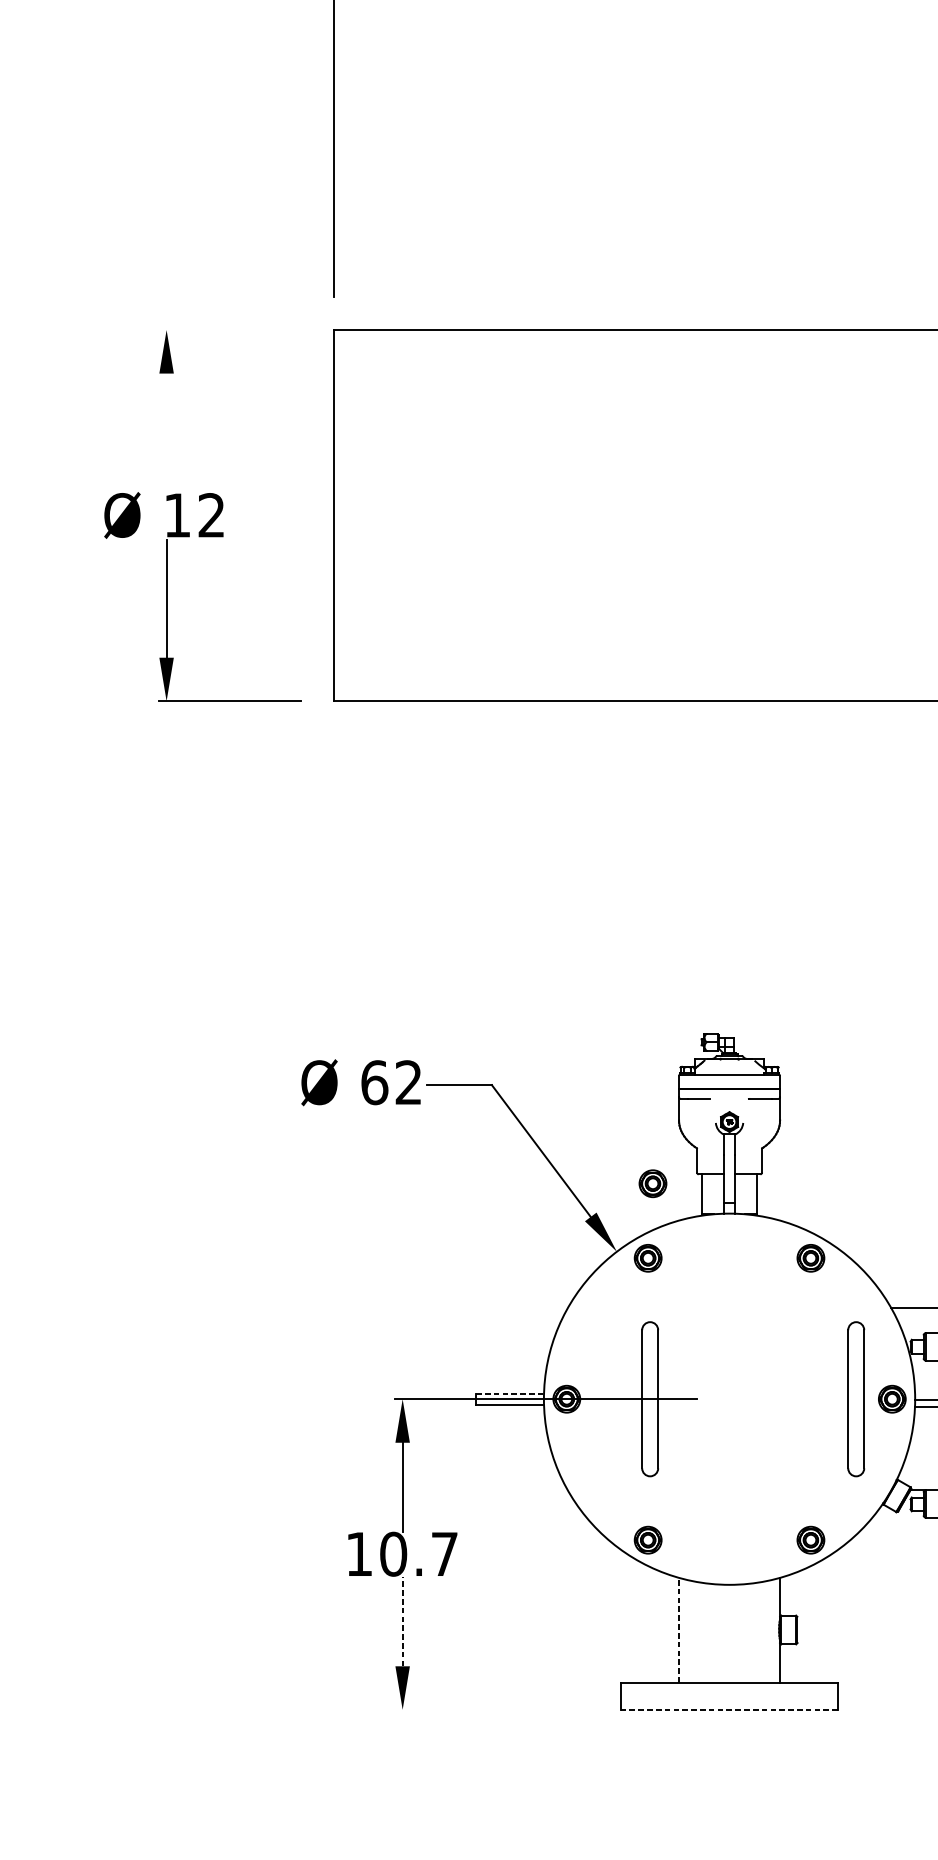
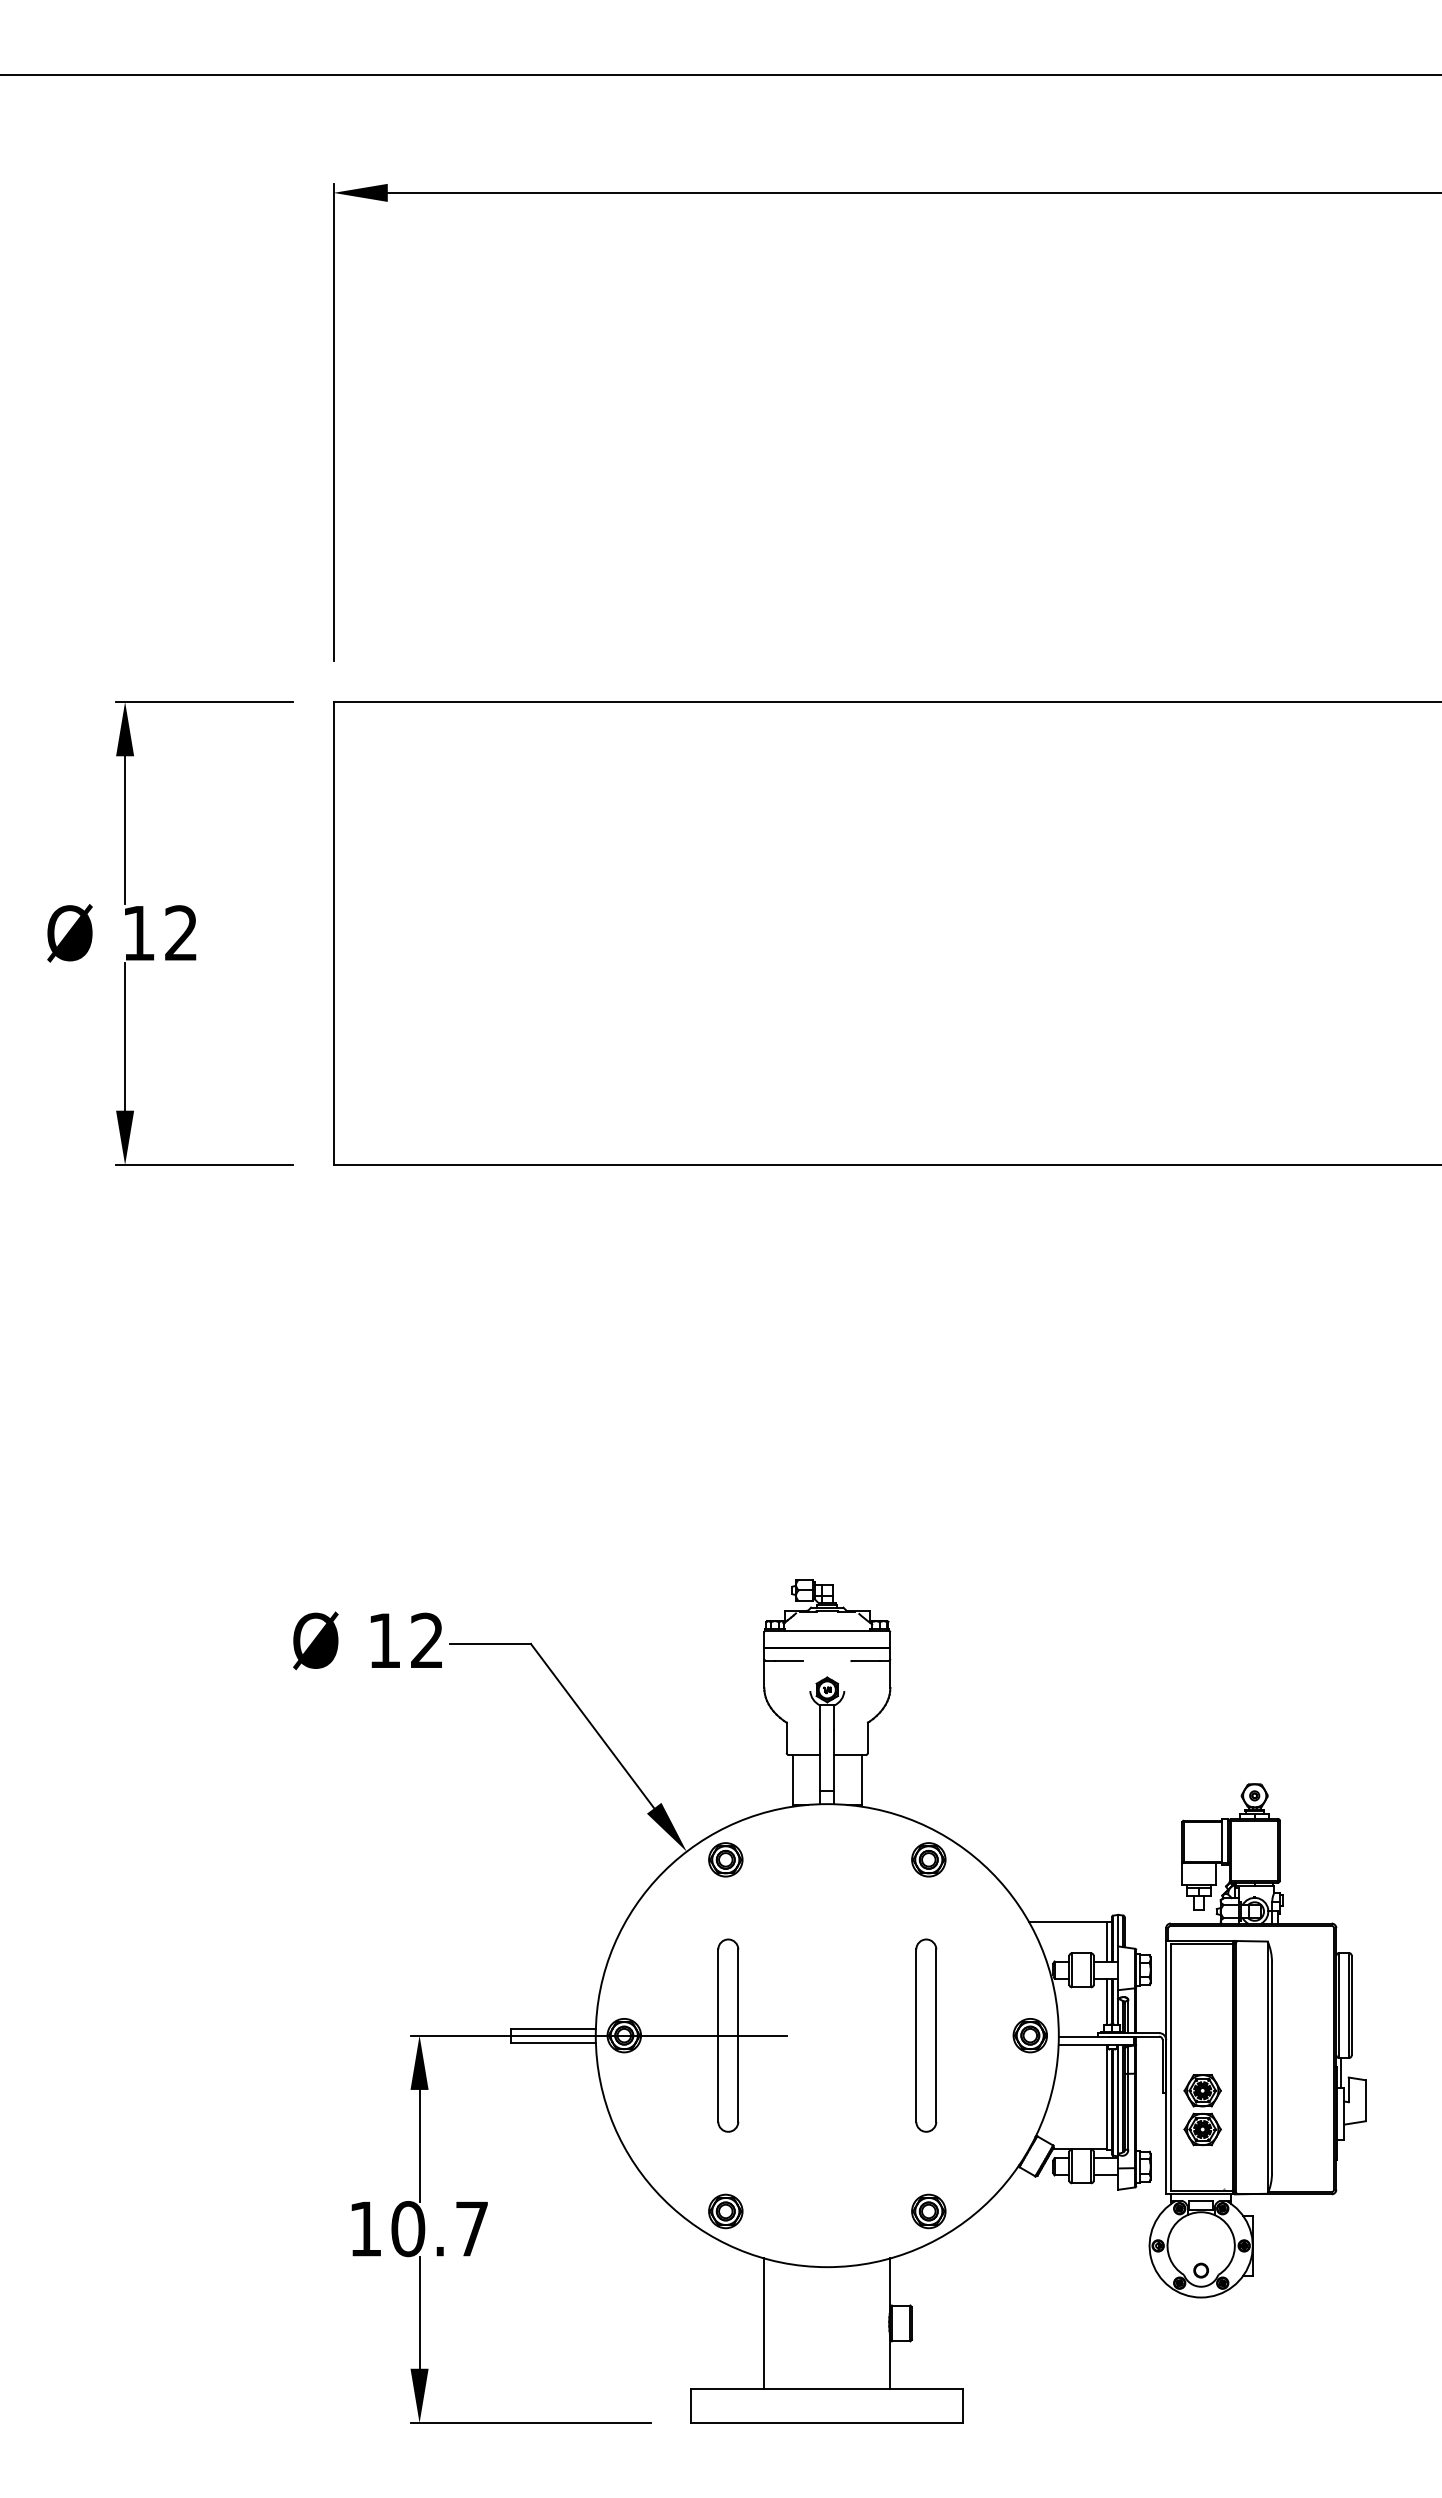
line: (230, 330) -> (204, 702), added
line: (166, 432) -> (125, 829), added
text: (374, 1082) -> (384, 1640), 62 -> 12
part: (652, 1183) -> (731, 1766), removed
line: (510, 1393) -> (554, 2028), dashed -> solid
part: (856, 1399) -> (926, 2035), moved
line: (402, 1621) -> (419, 2312), dashed -> solid
line: (678, 1630) -> (763, 2323), dashed -> solid
line: (491, 1710) -> (530, 2423), added
line: (729, 1710) -> (827, 2423), dashed -> solid

